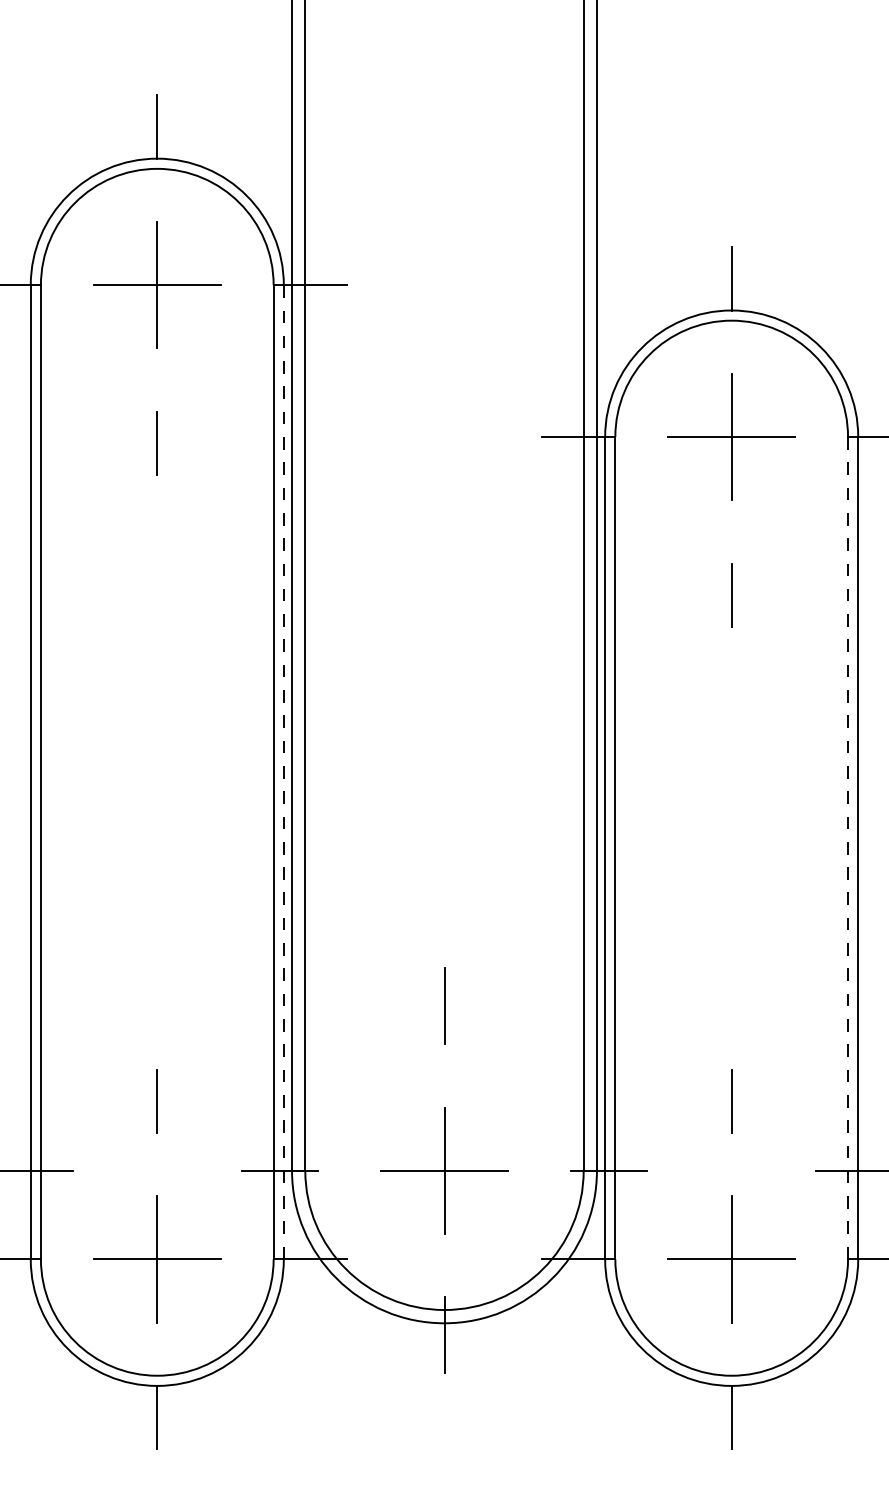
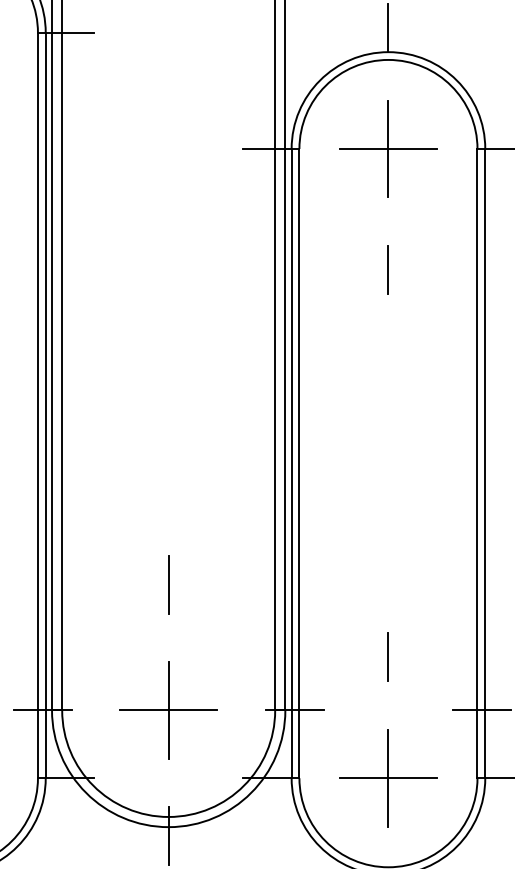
line: (283, 771) -> (45, 404), dashed -> solid
line: (848, 847) -> (477, 463), dashed -> solid

